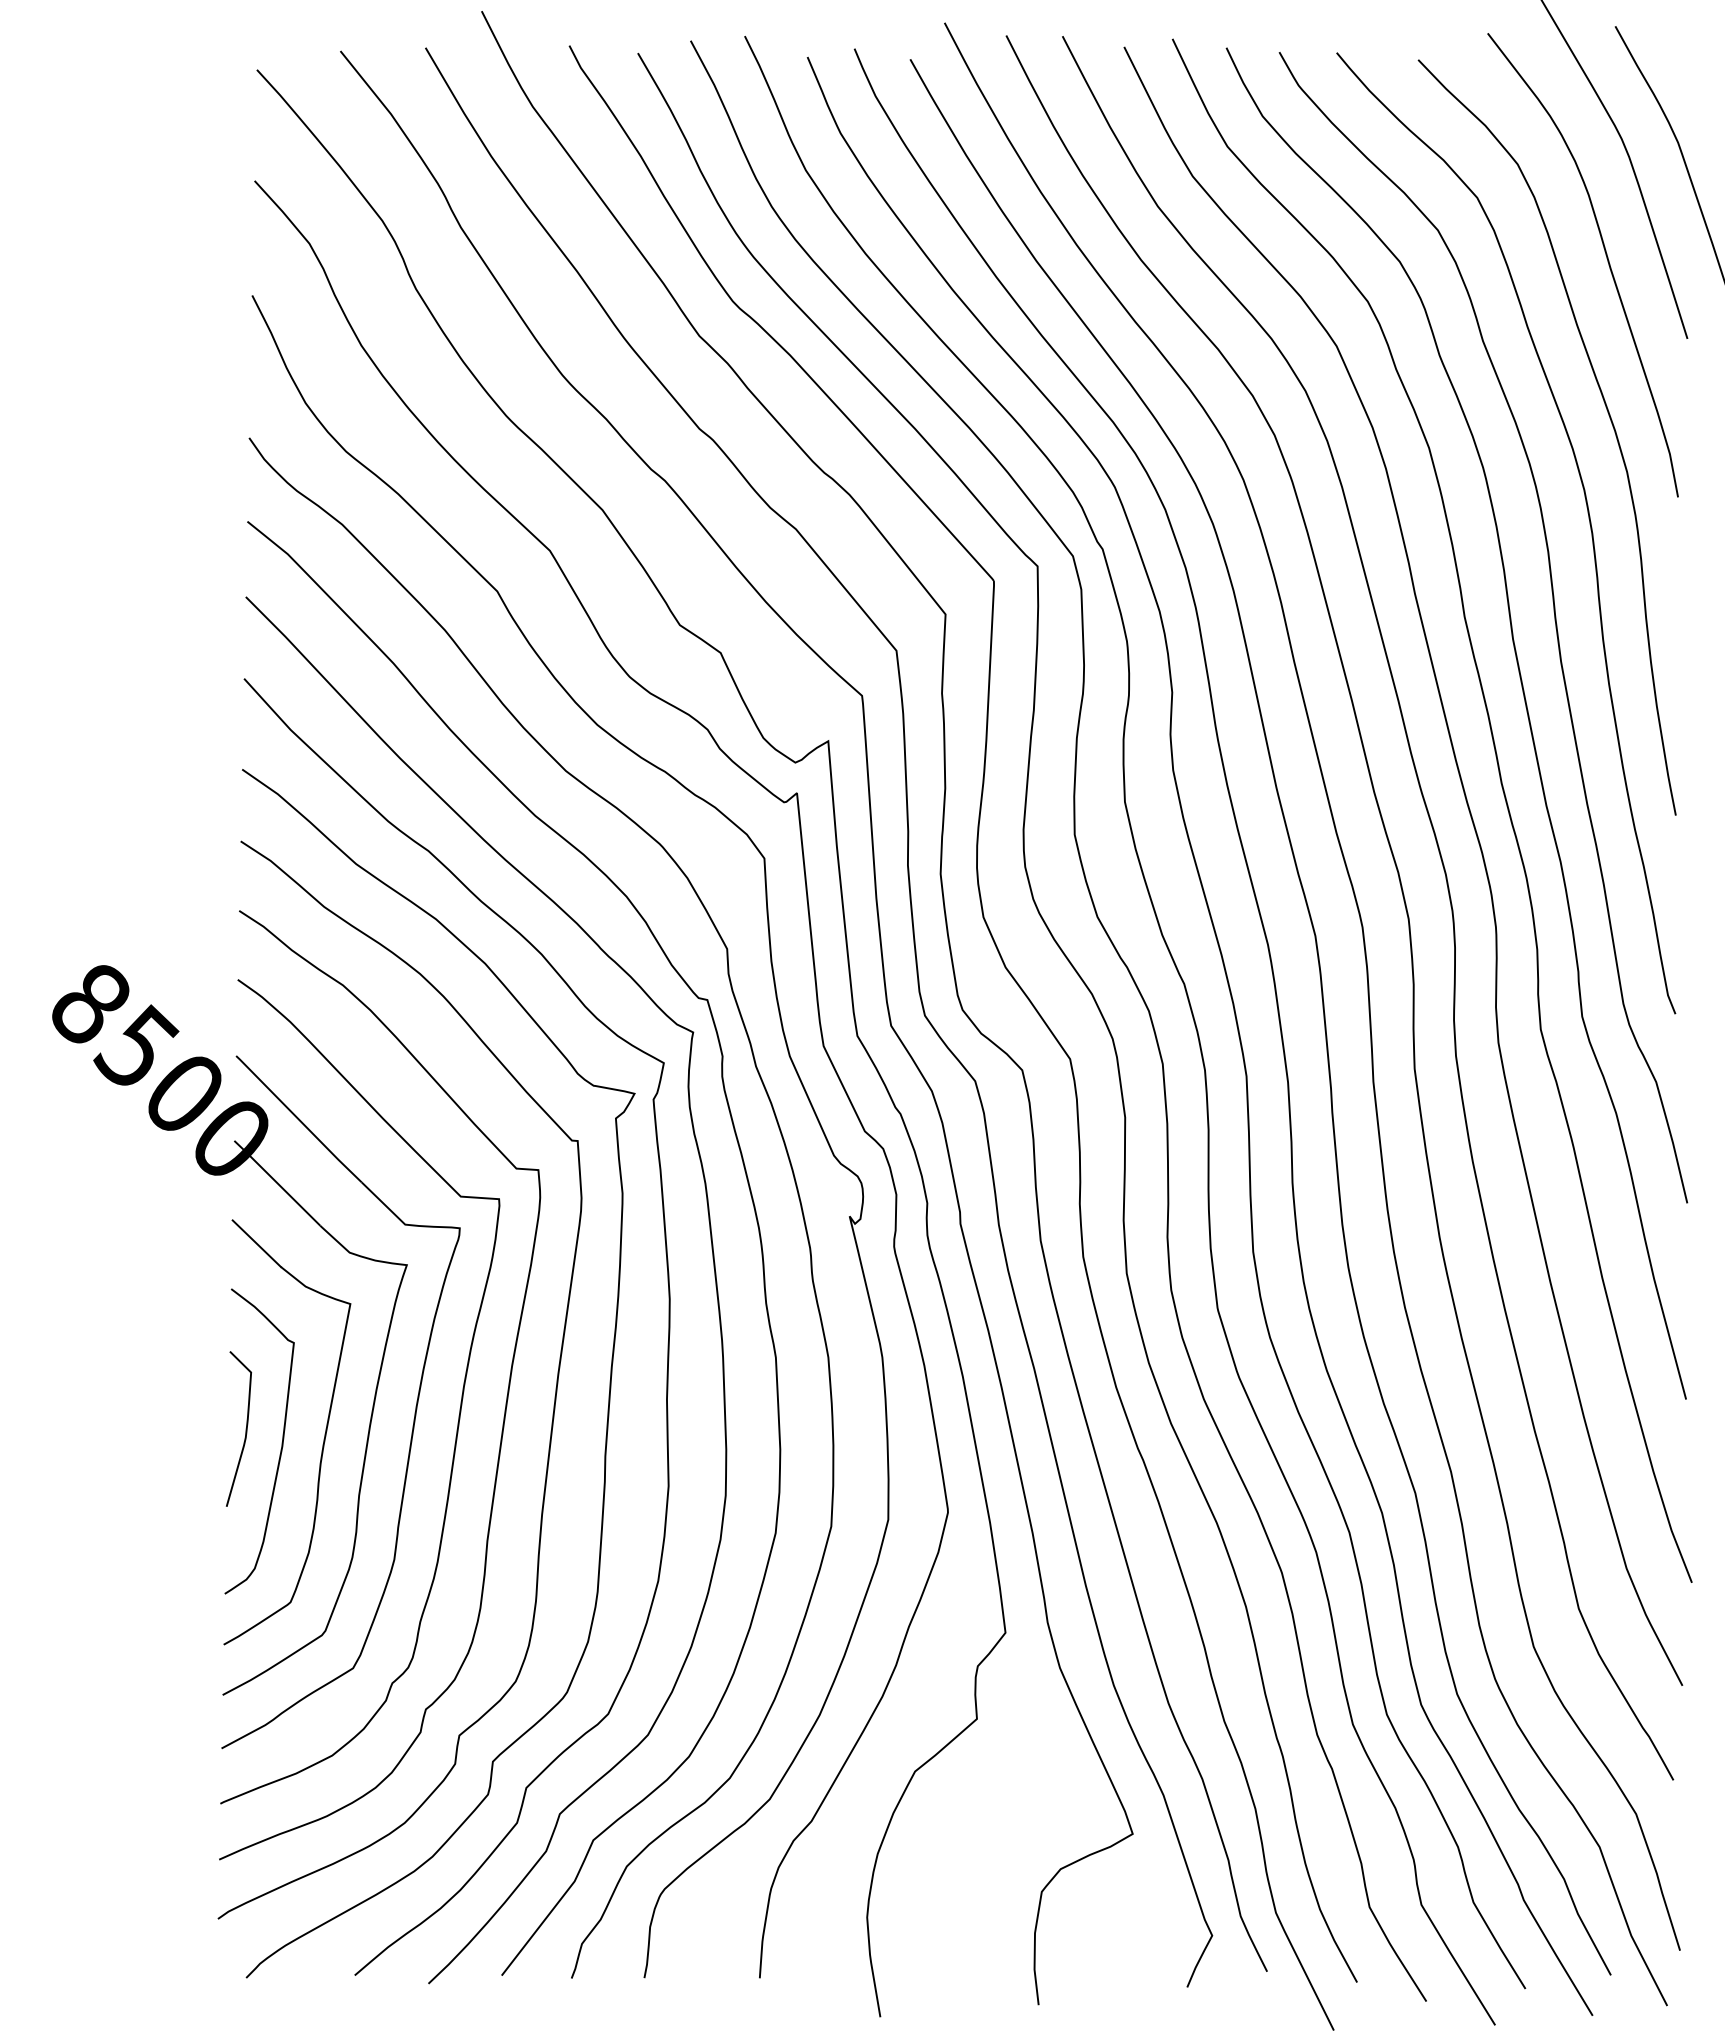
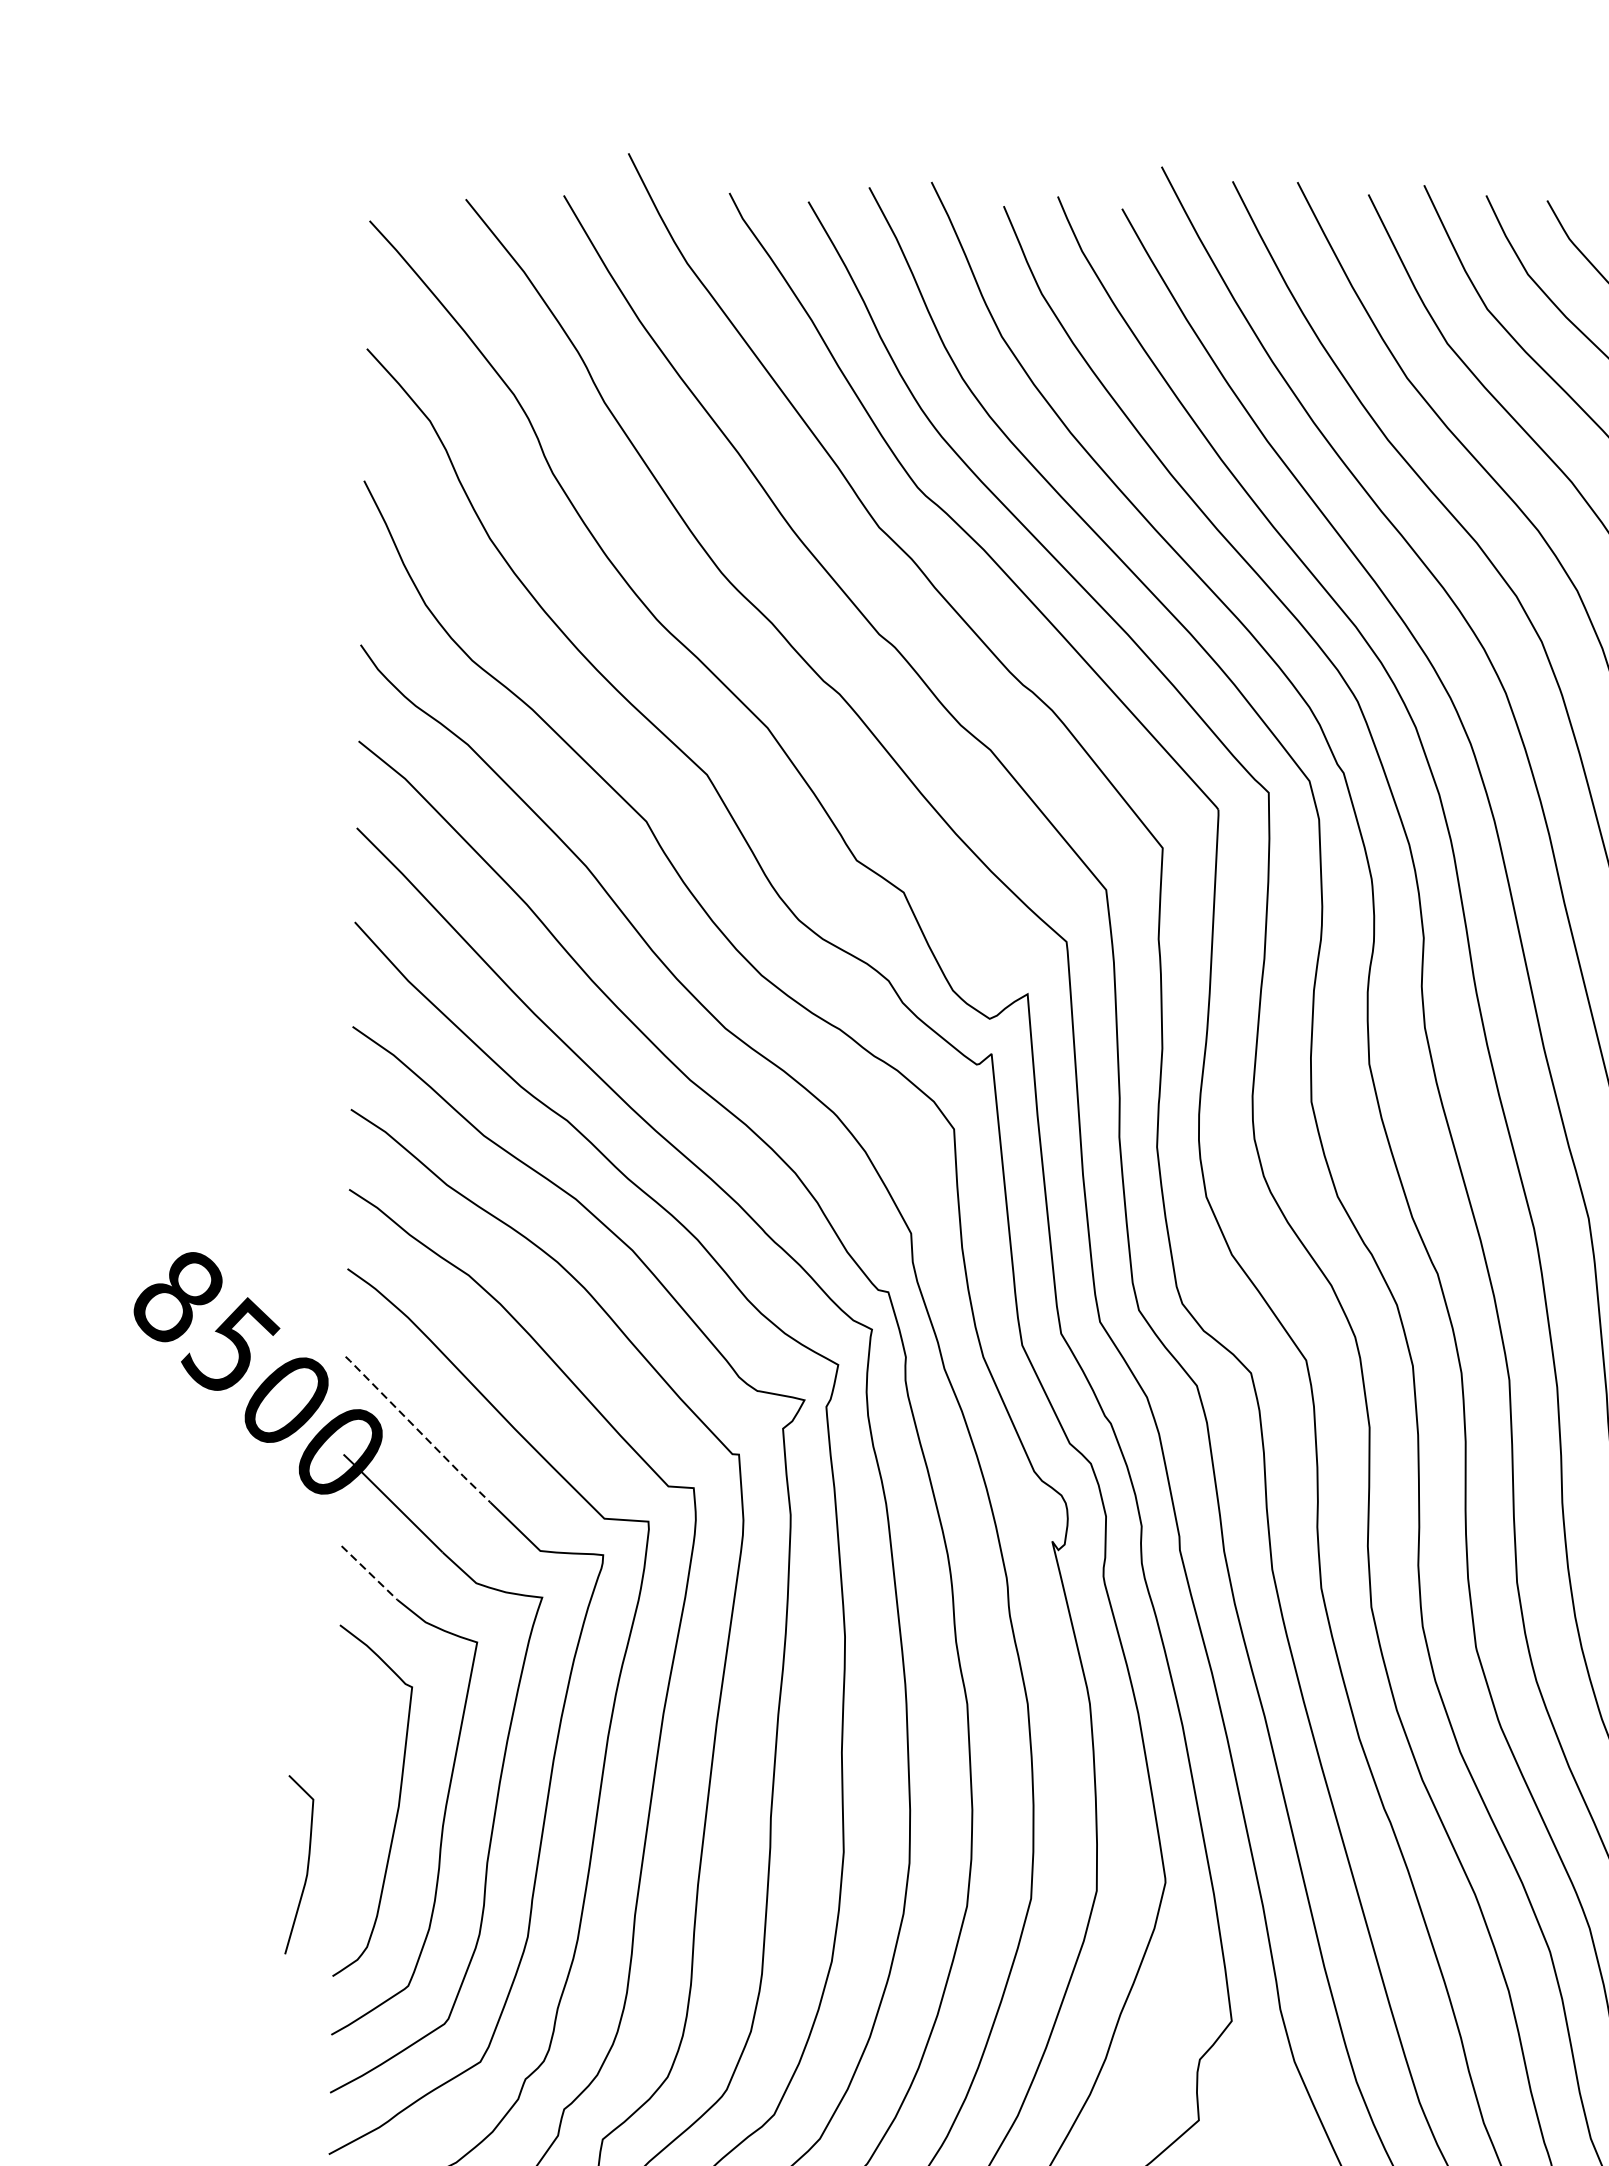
line: (298, 1119) -> (417, 1429), solid -> dashed
line: (256, 1243) -> (369, 1572), solid -> dashed
curve: (245, 1428) -> (306, 1864), moved

